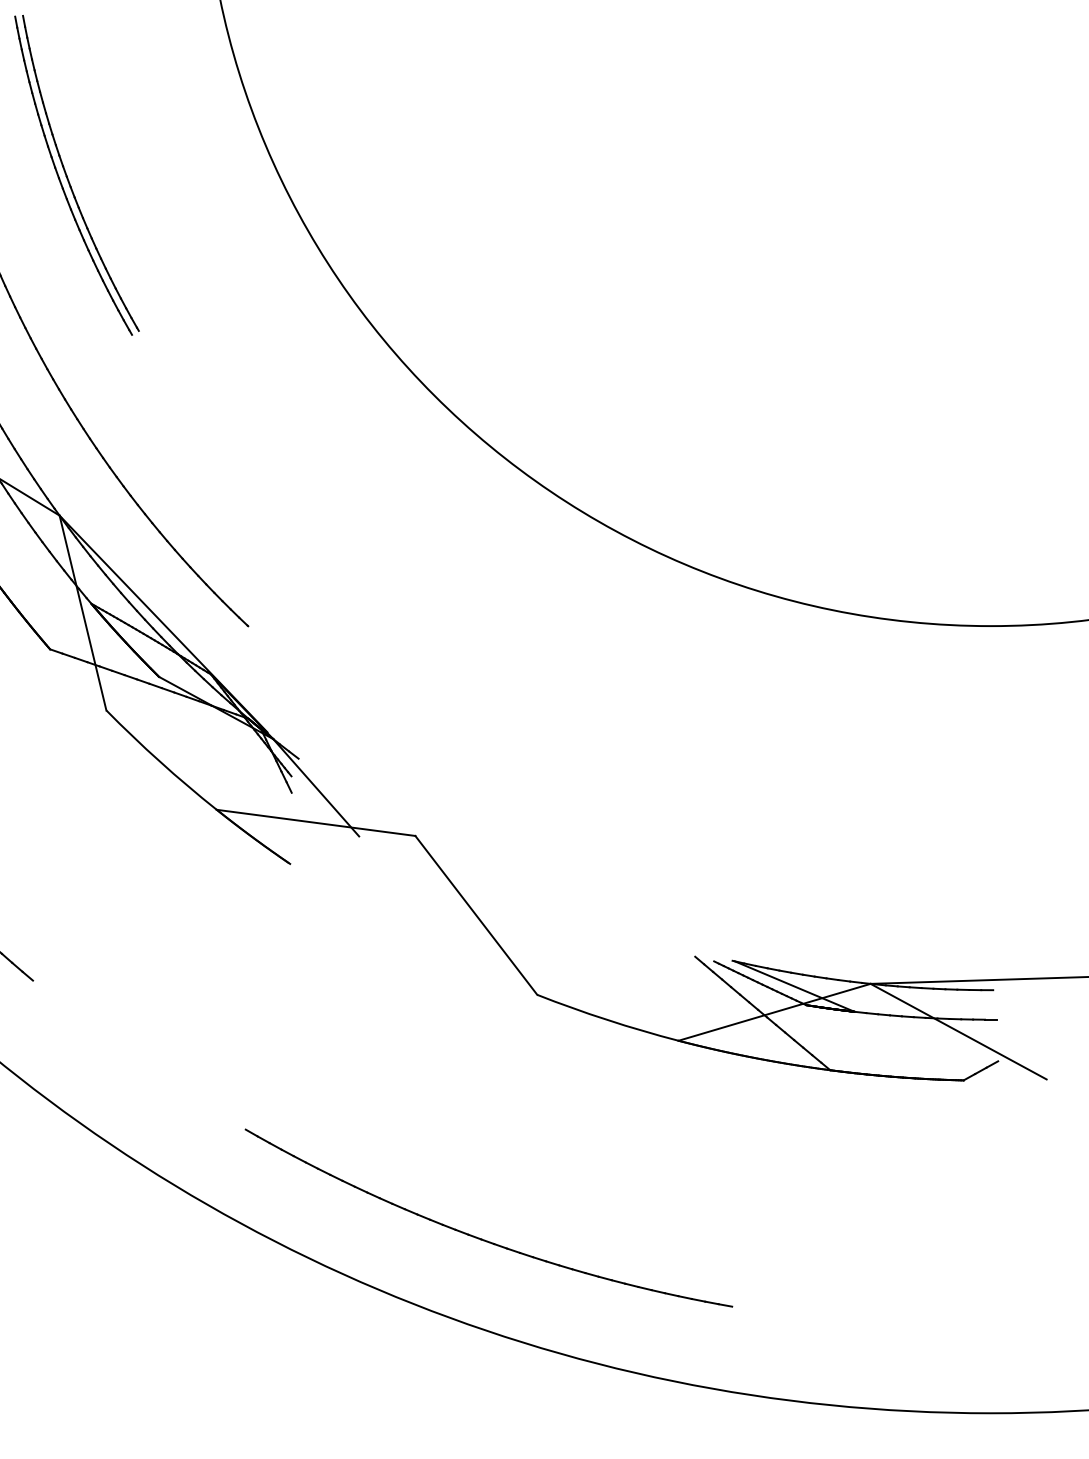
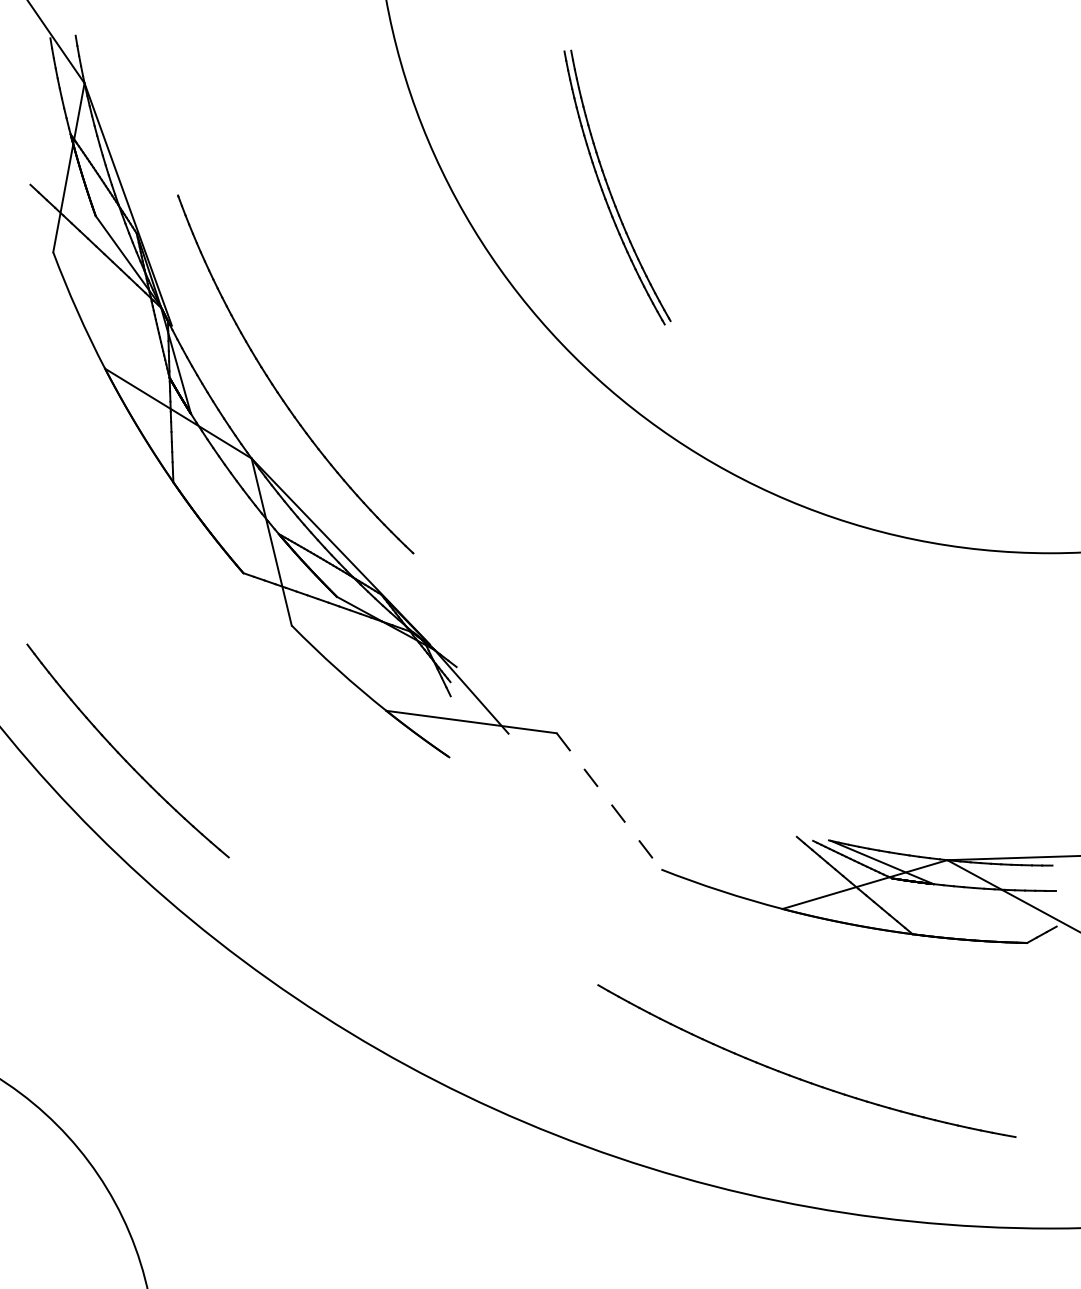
part: (68, 178) -> (610, 190), moved
line: (476, 915) -> (609, 801), solid -> dashed
part: (482, 1238) -> (801, 1078), moved

